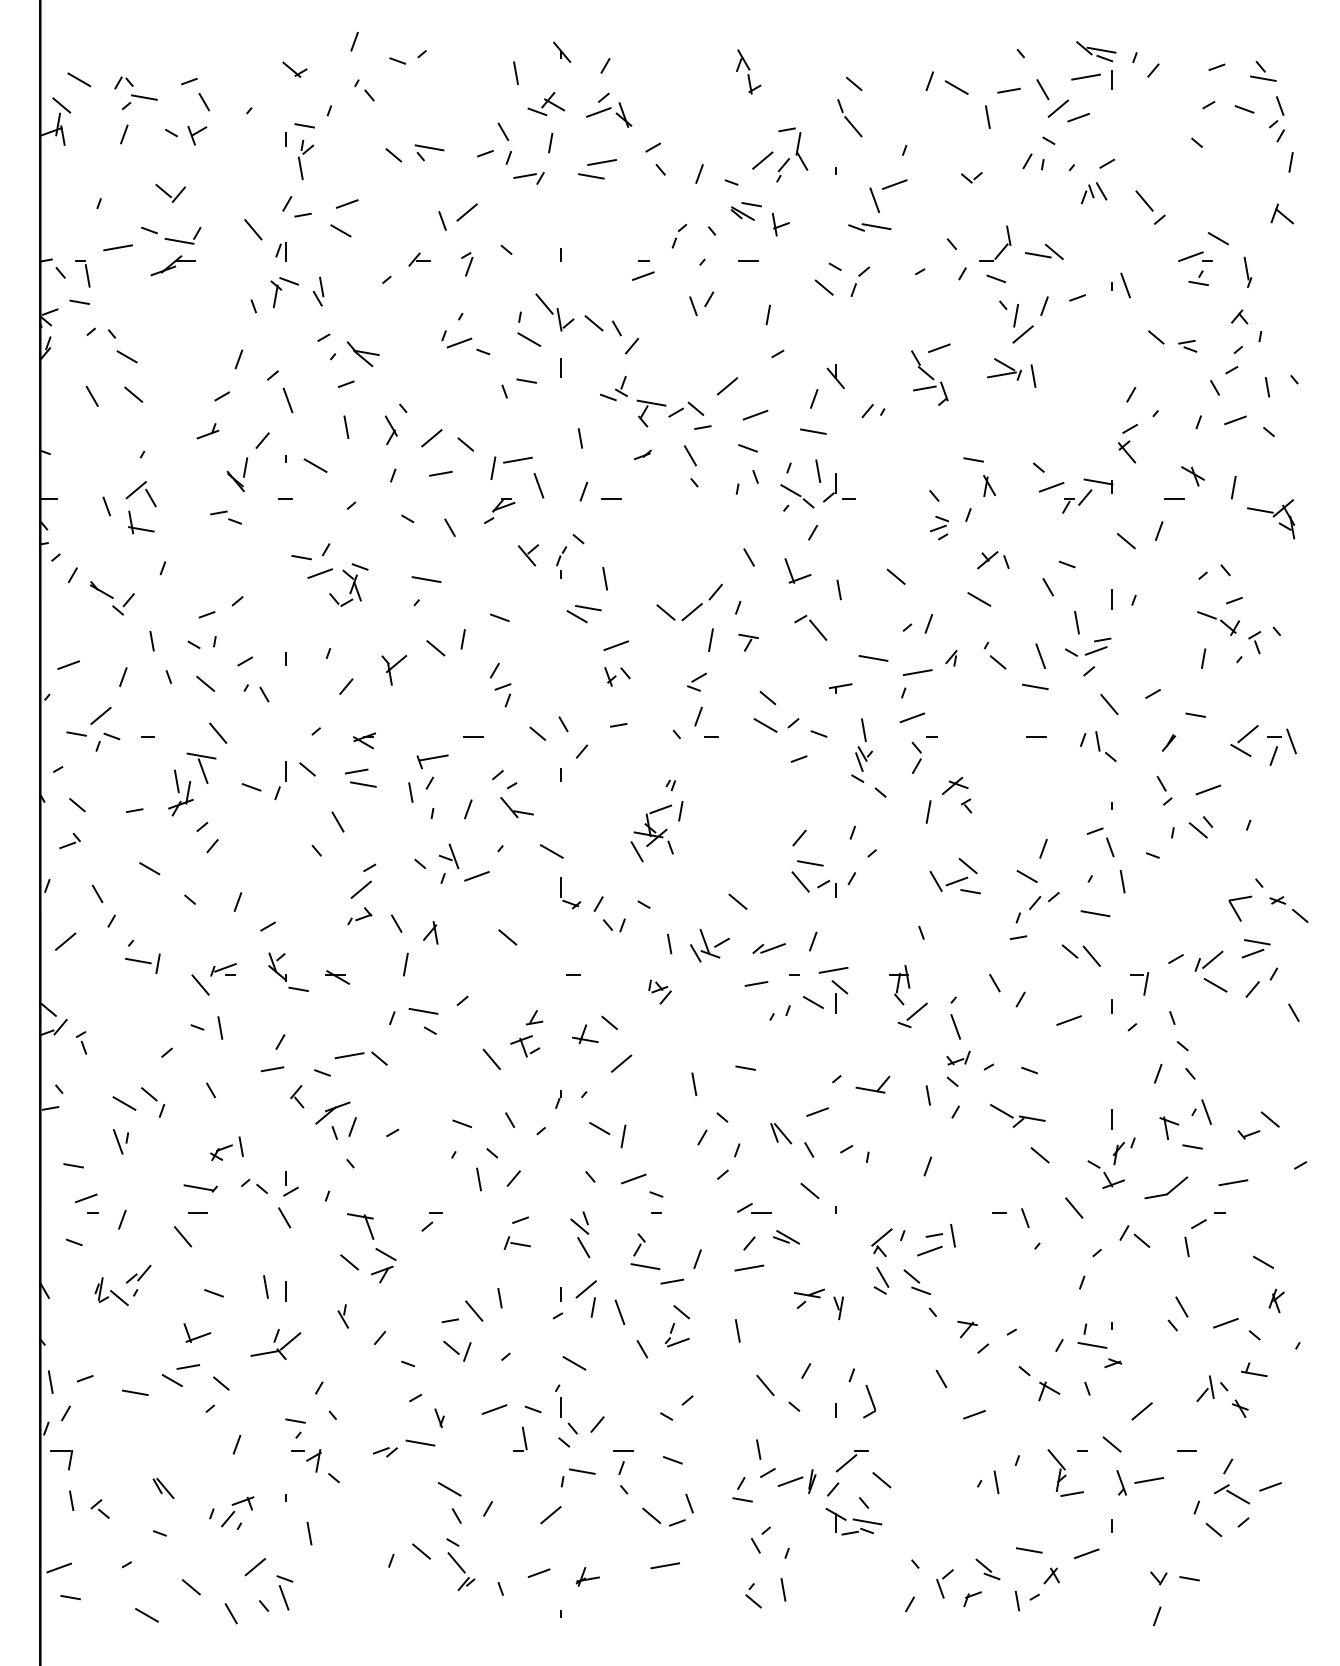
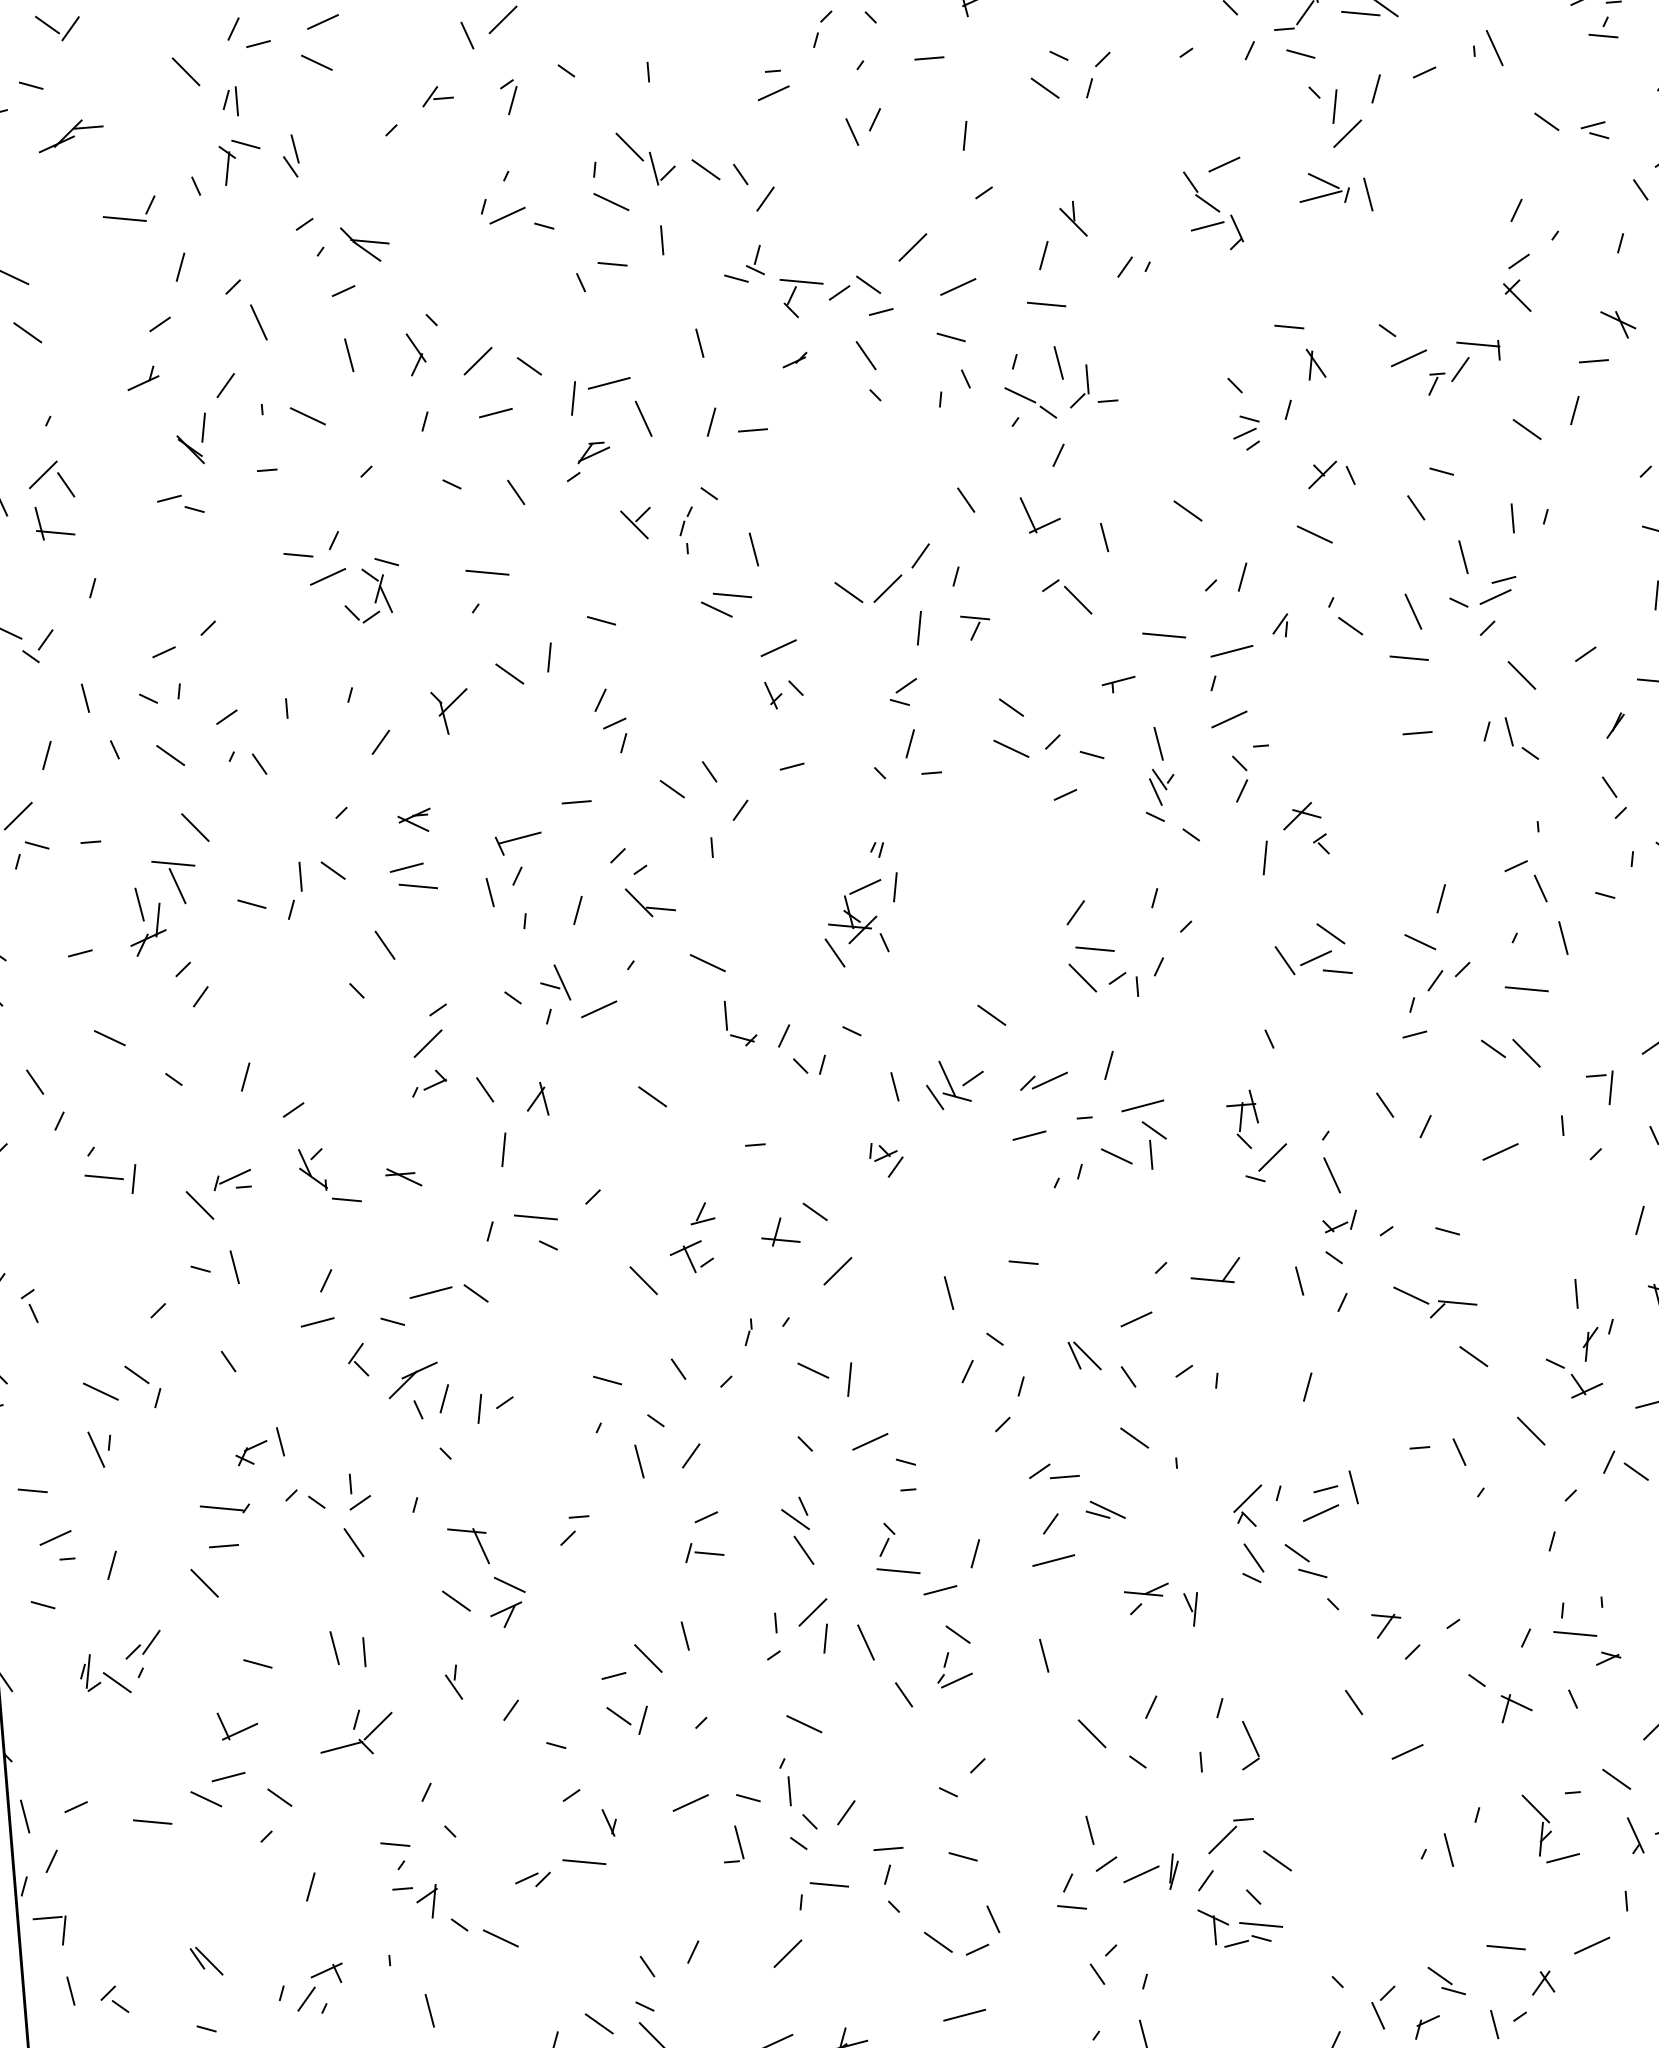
part: (182, 235) -> (128, 209), moved
line: (375, 1135) -> (479, 1408), added
line: (449, 1489) -> (500, 1938), moved

